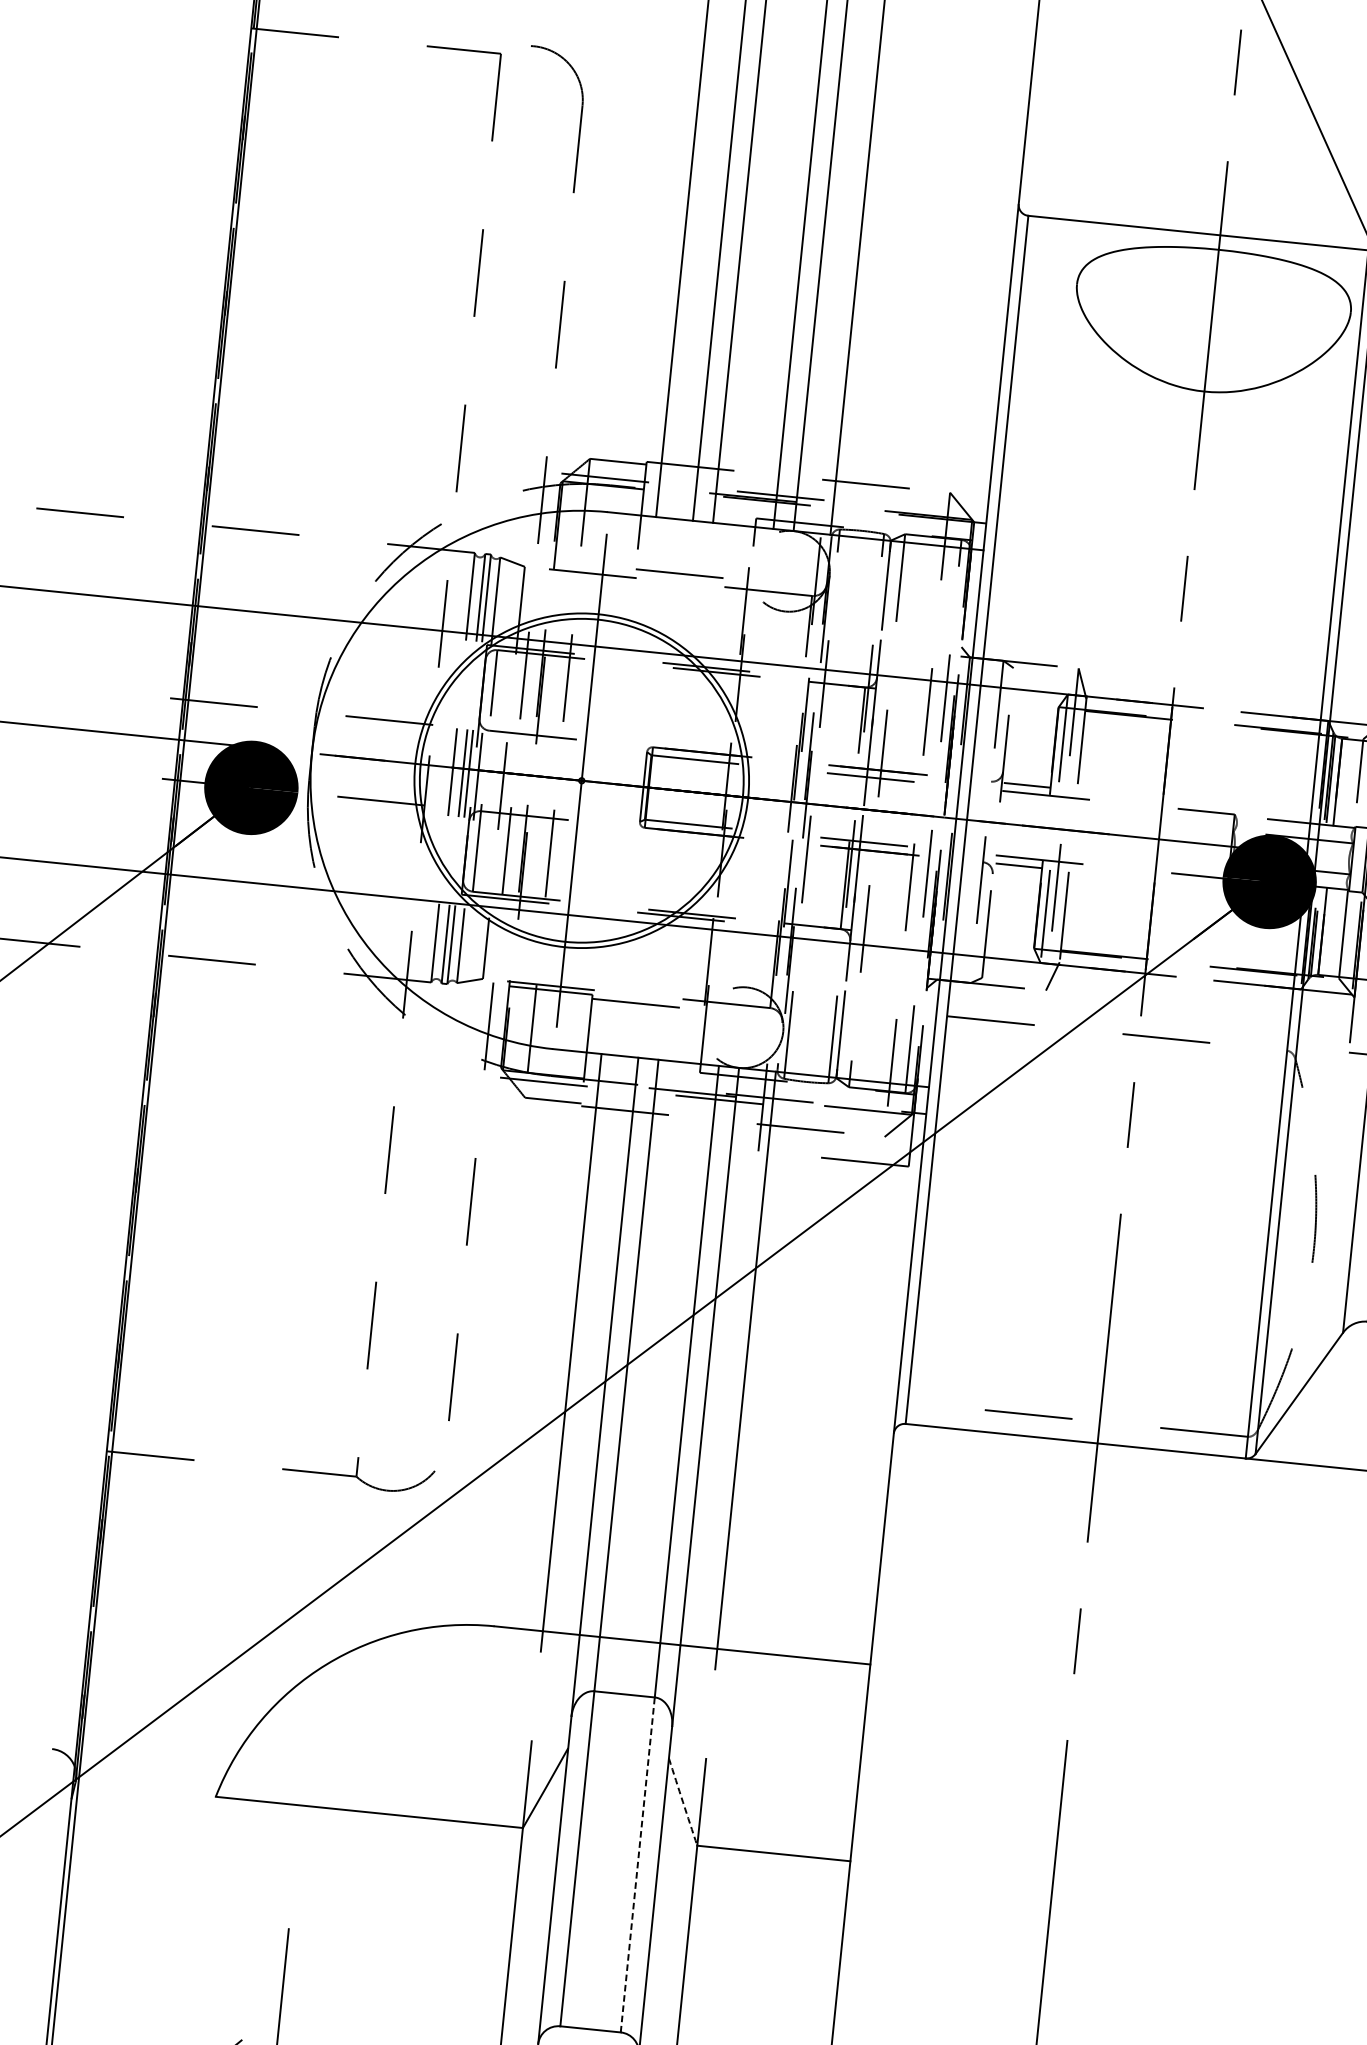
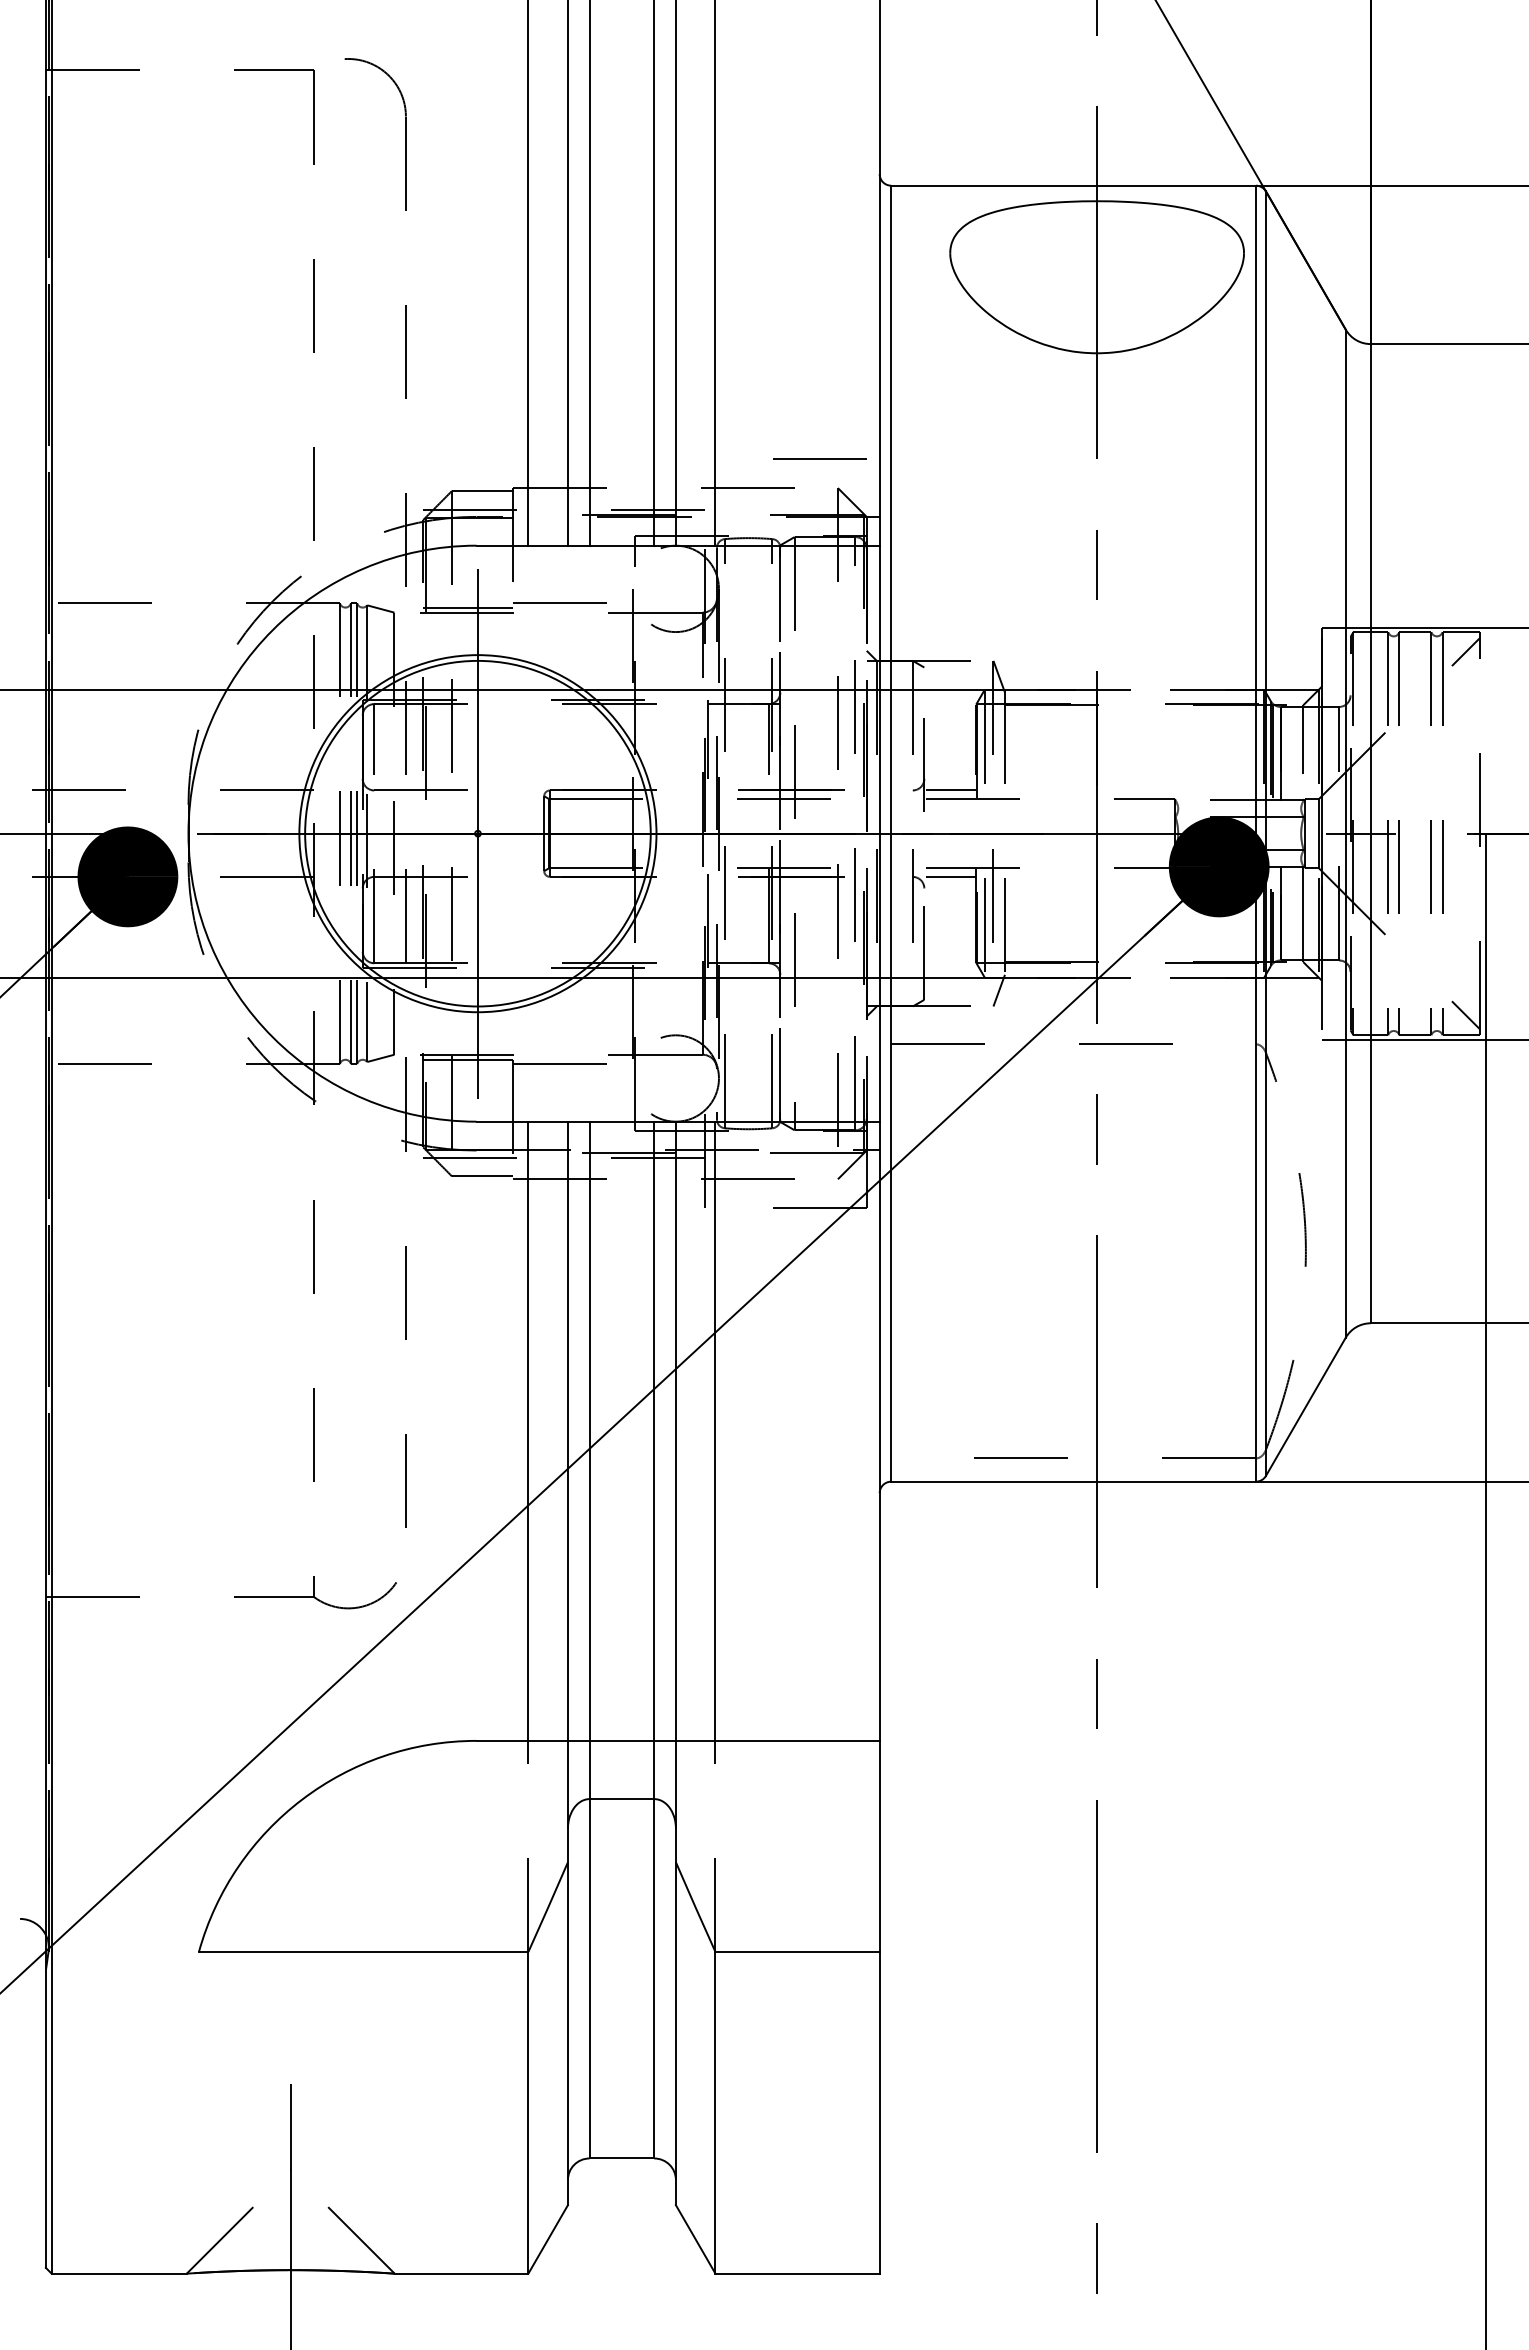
line: (935, 463) -> (819, 458), added
line: (593, 568) -> (467, 607), added
arc: (682, 1802) -> (695, 1907), dashed -> solid
line: (637, 1864) -> (654, 1978), dashed -> solid

